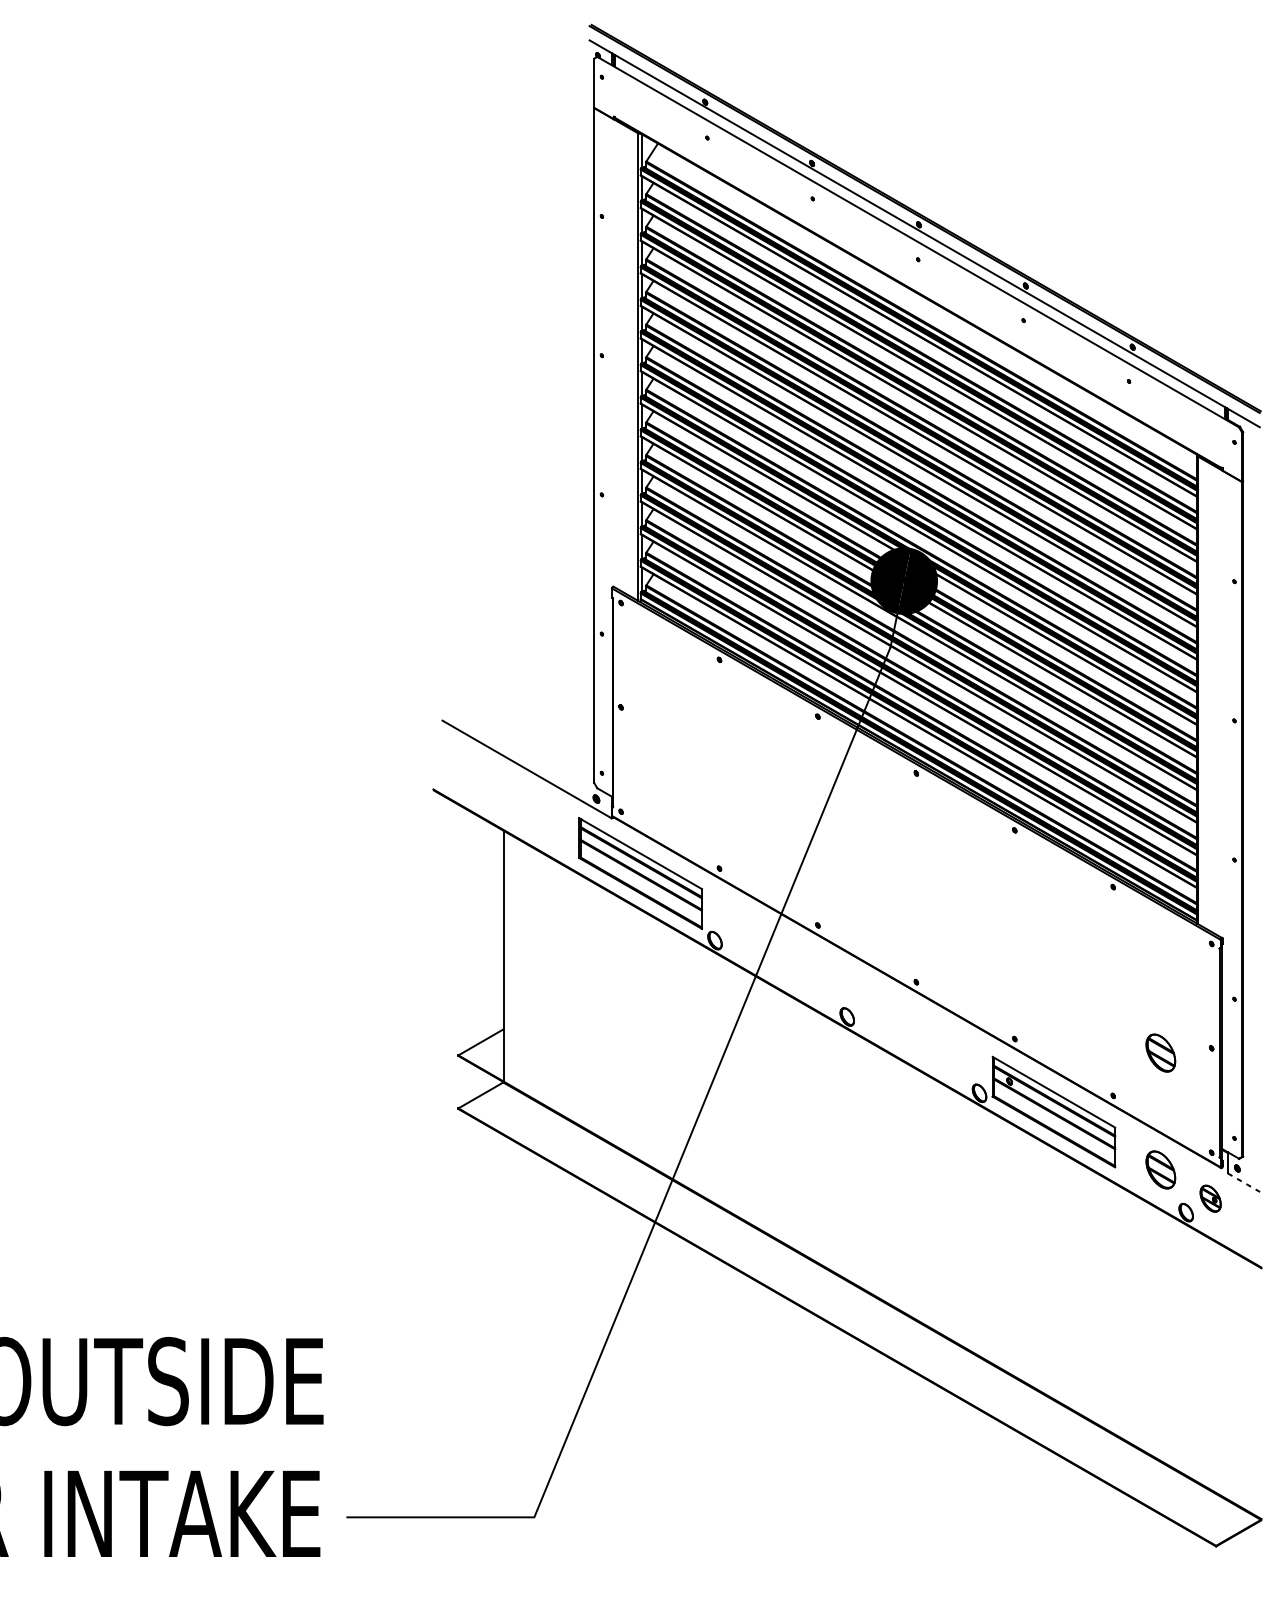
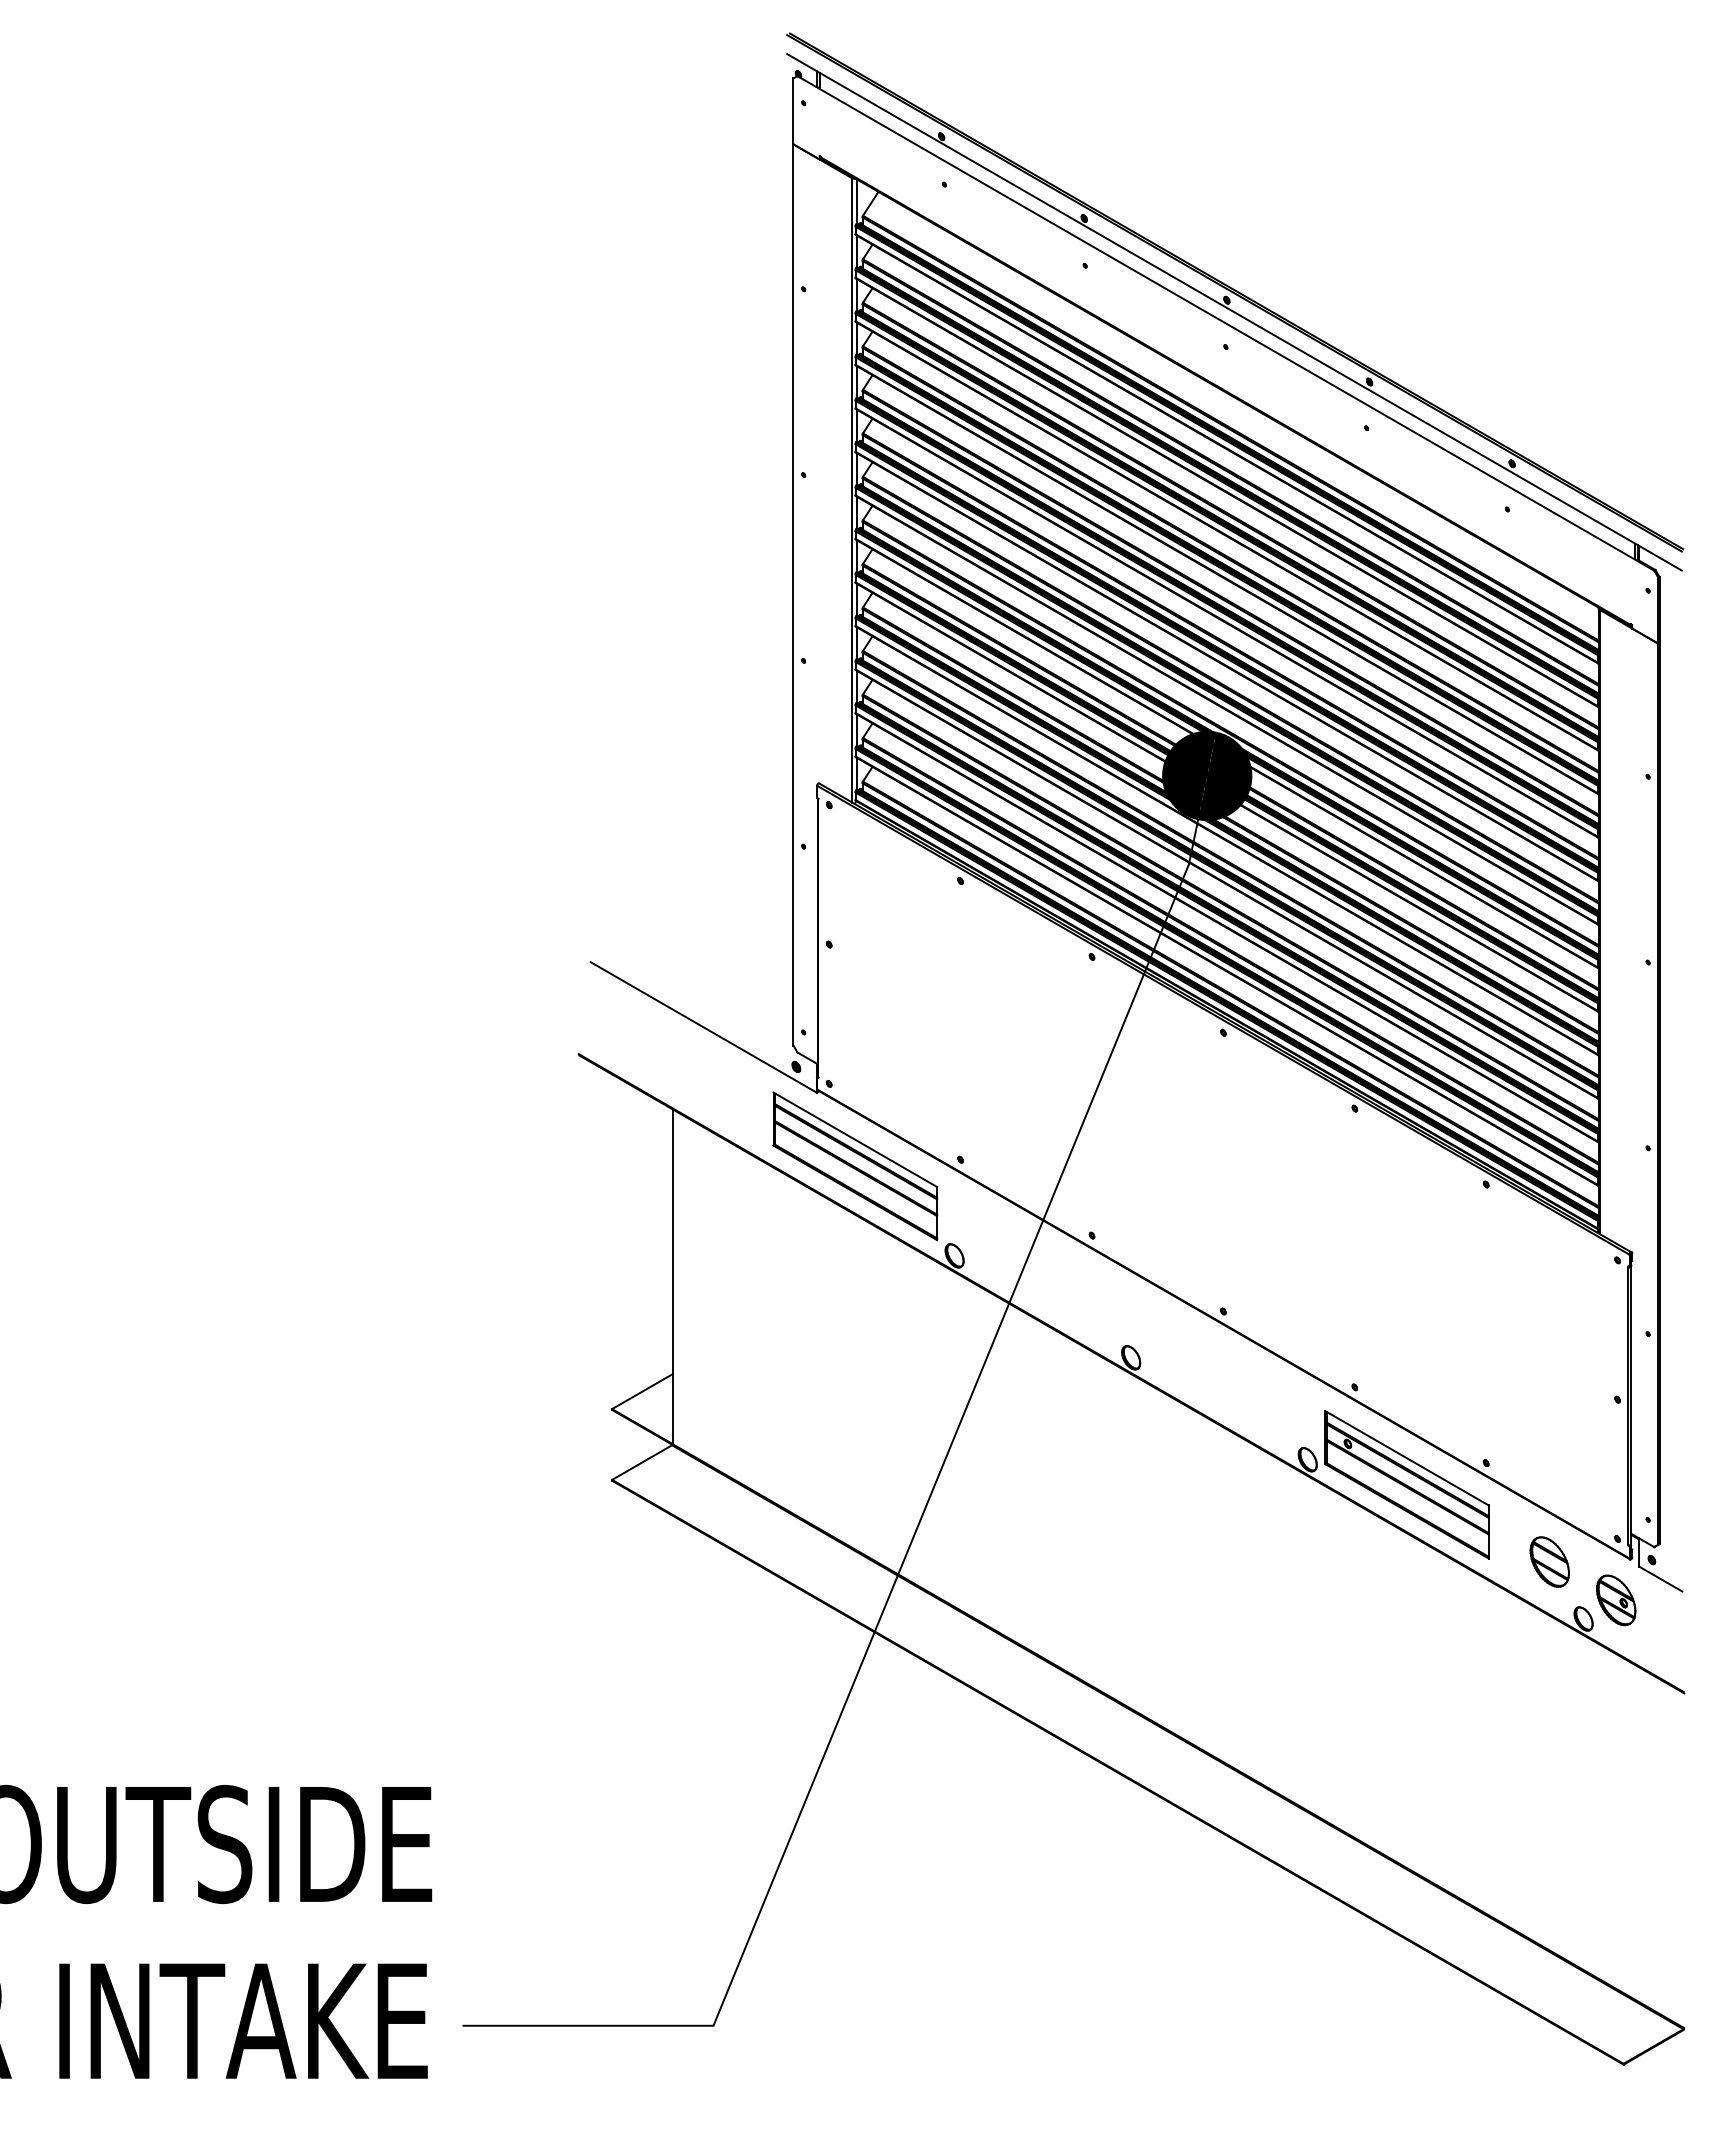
part: (1160, 1052) -> (1549, 1405), removed
line: (1243, 1183) -> (1660, 1579), dashed -> solid
part: (1210, 1198) -> (1616, 1600), size x1.43

